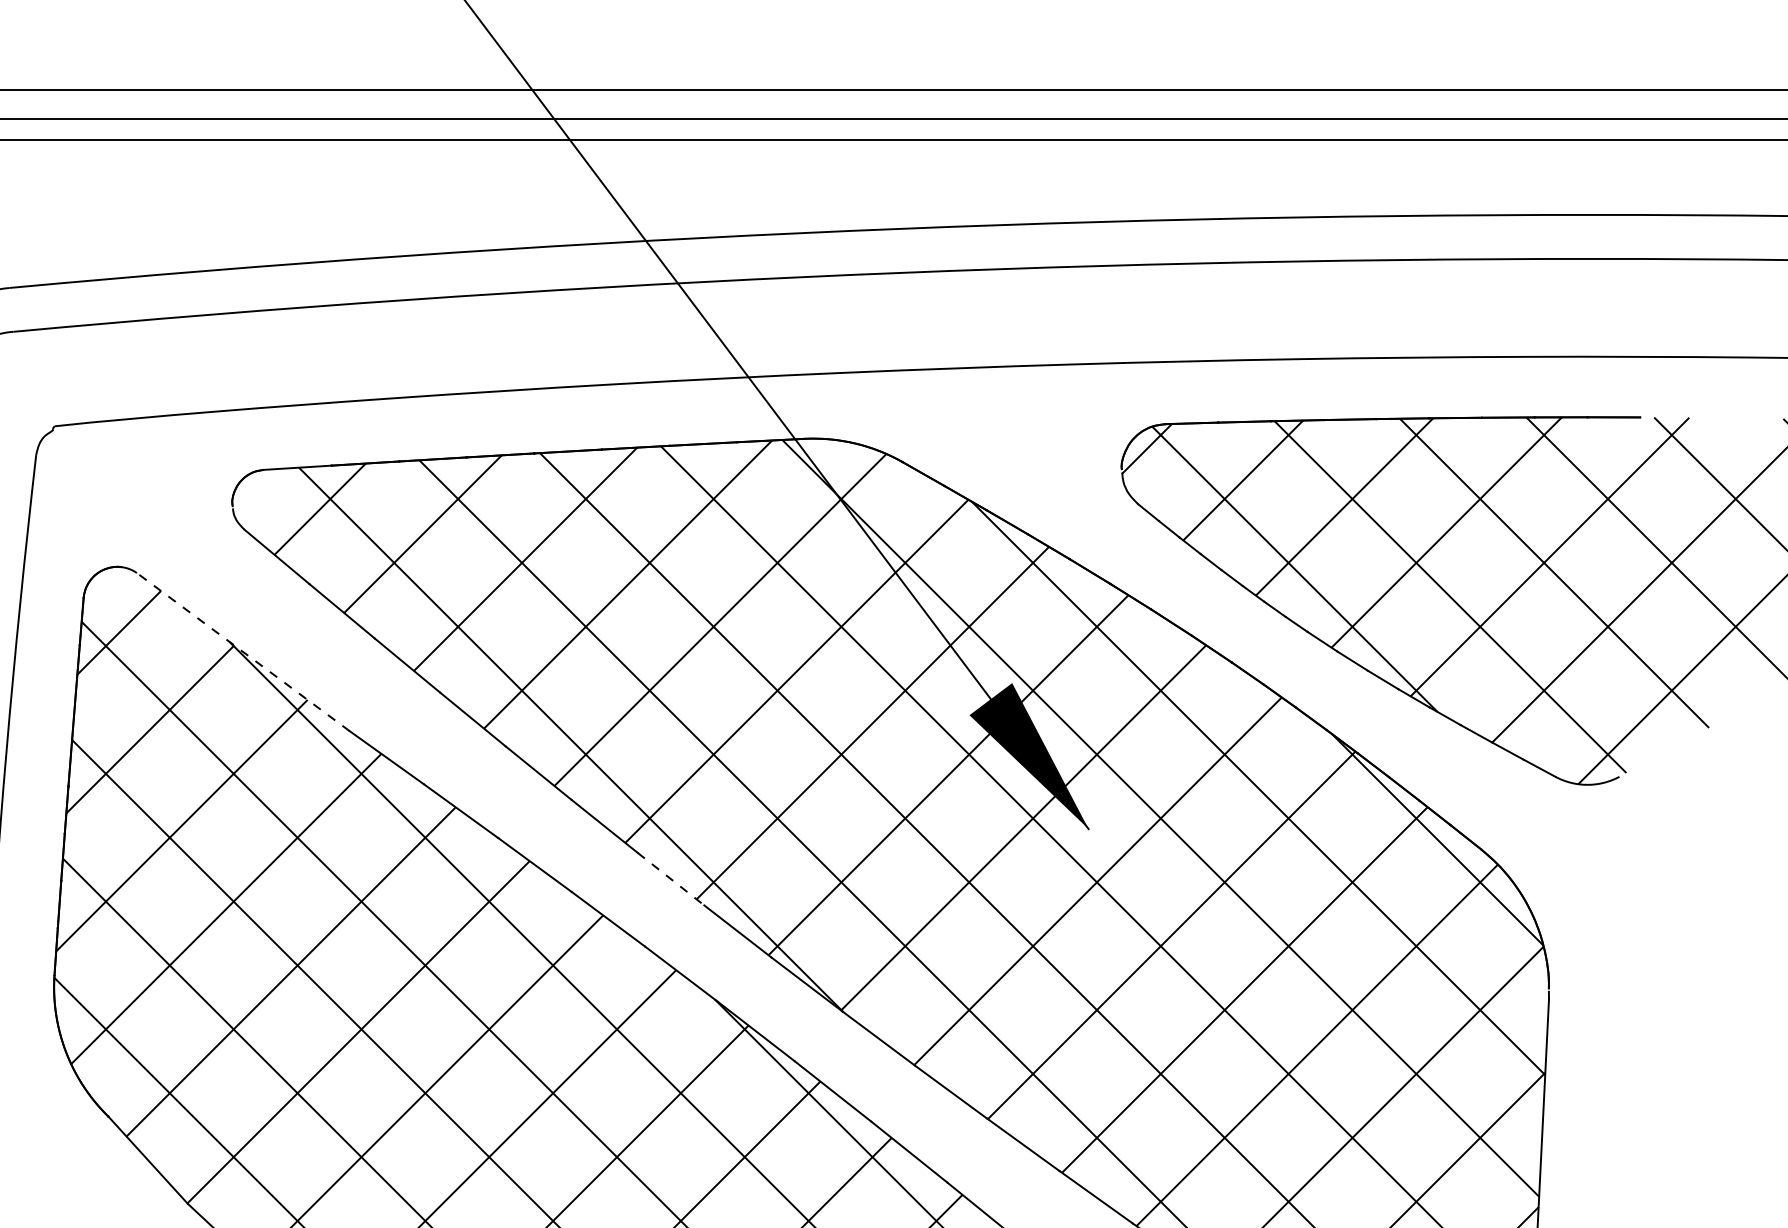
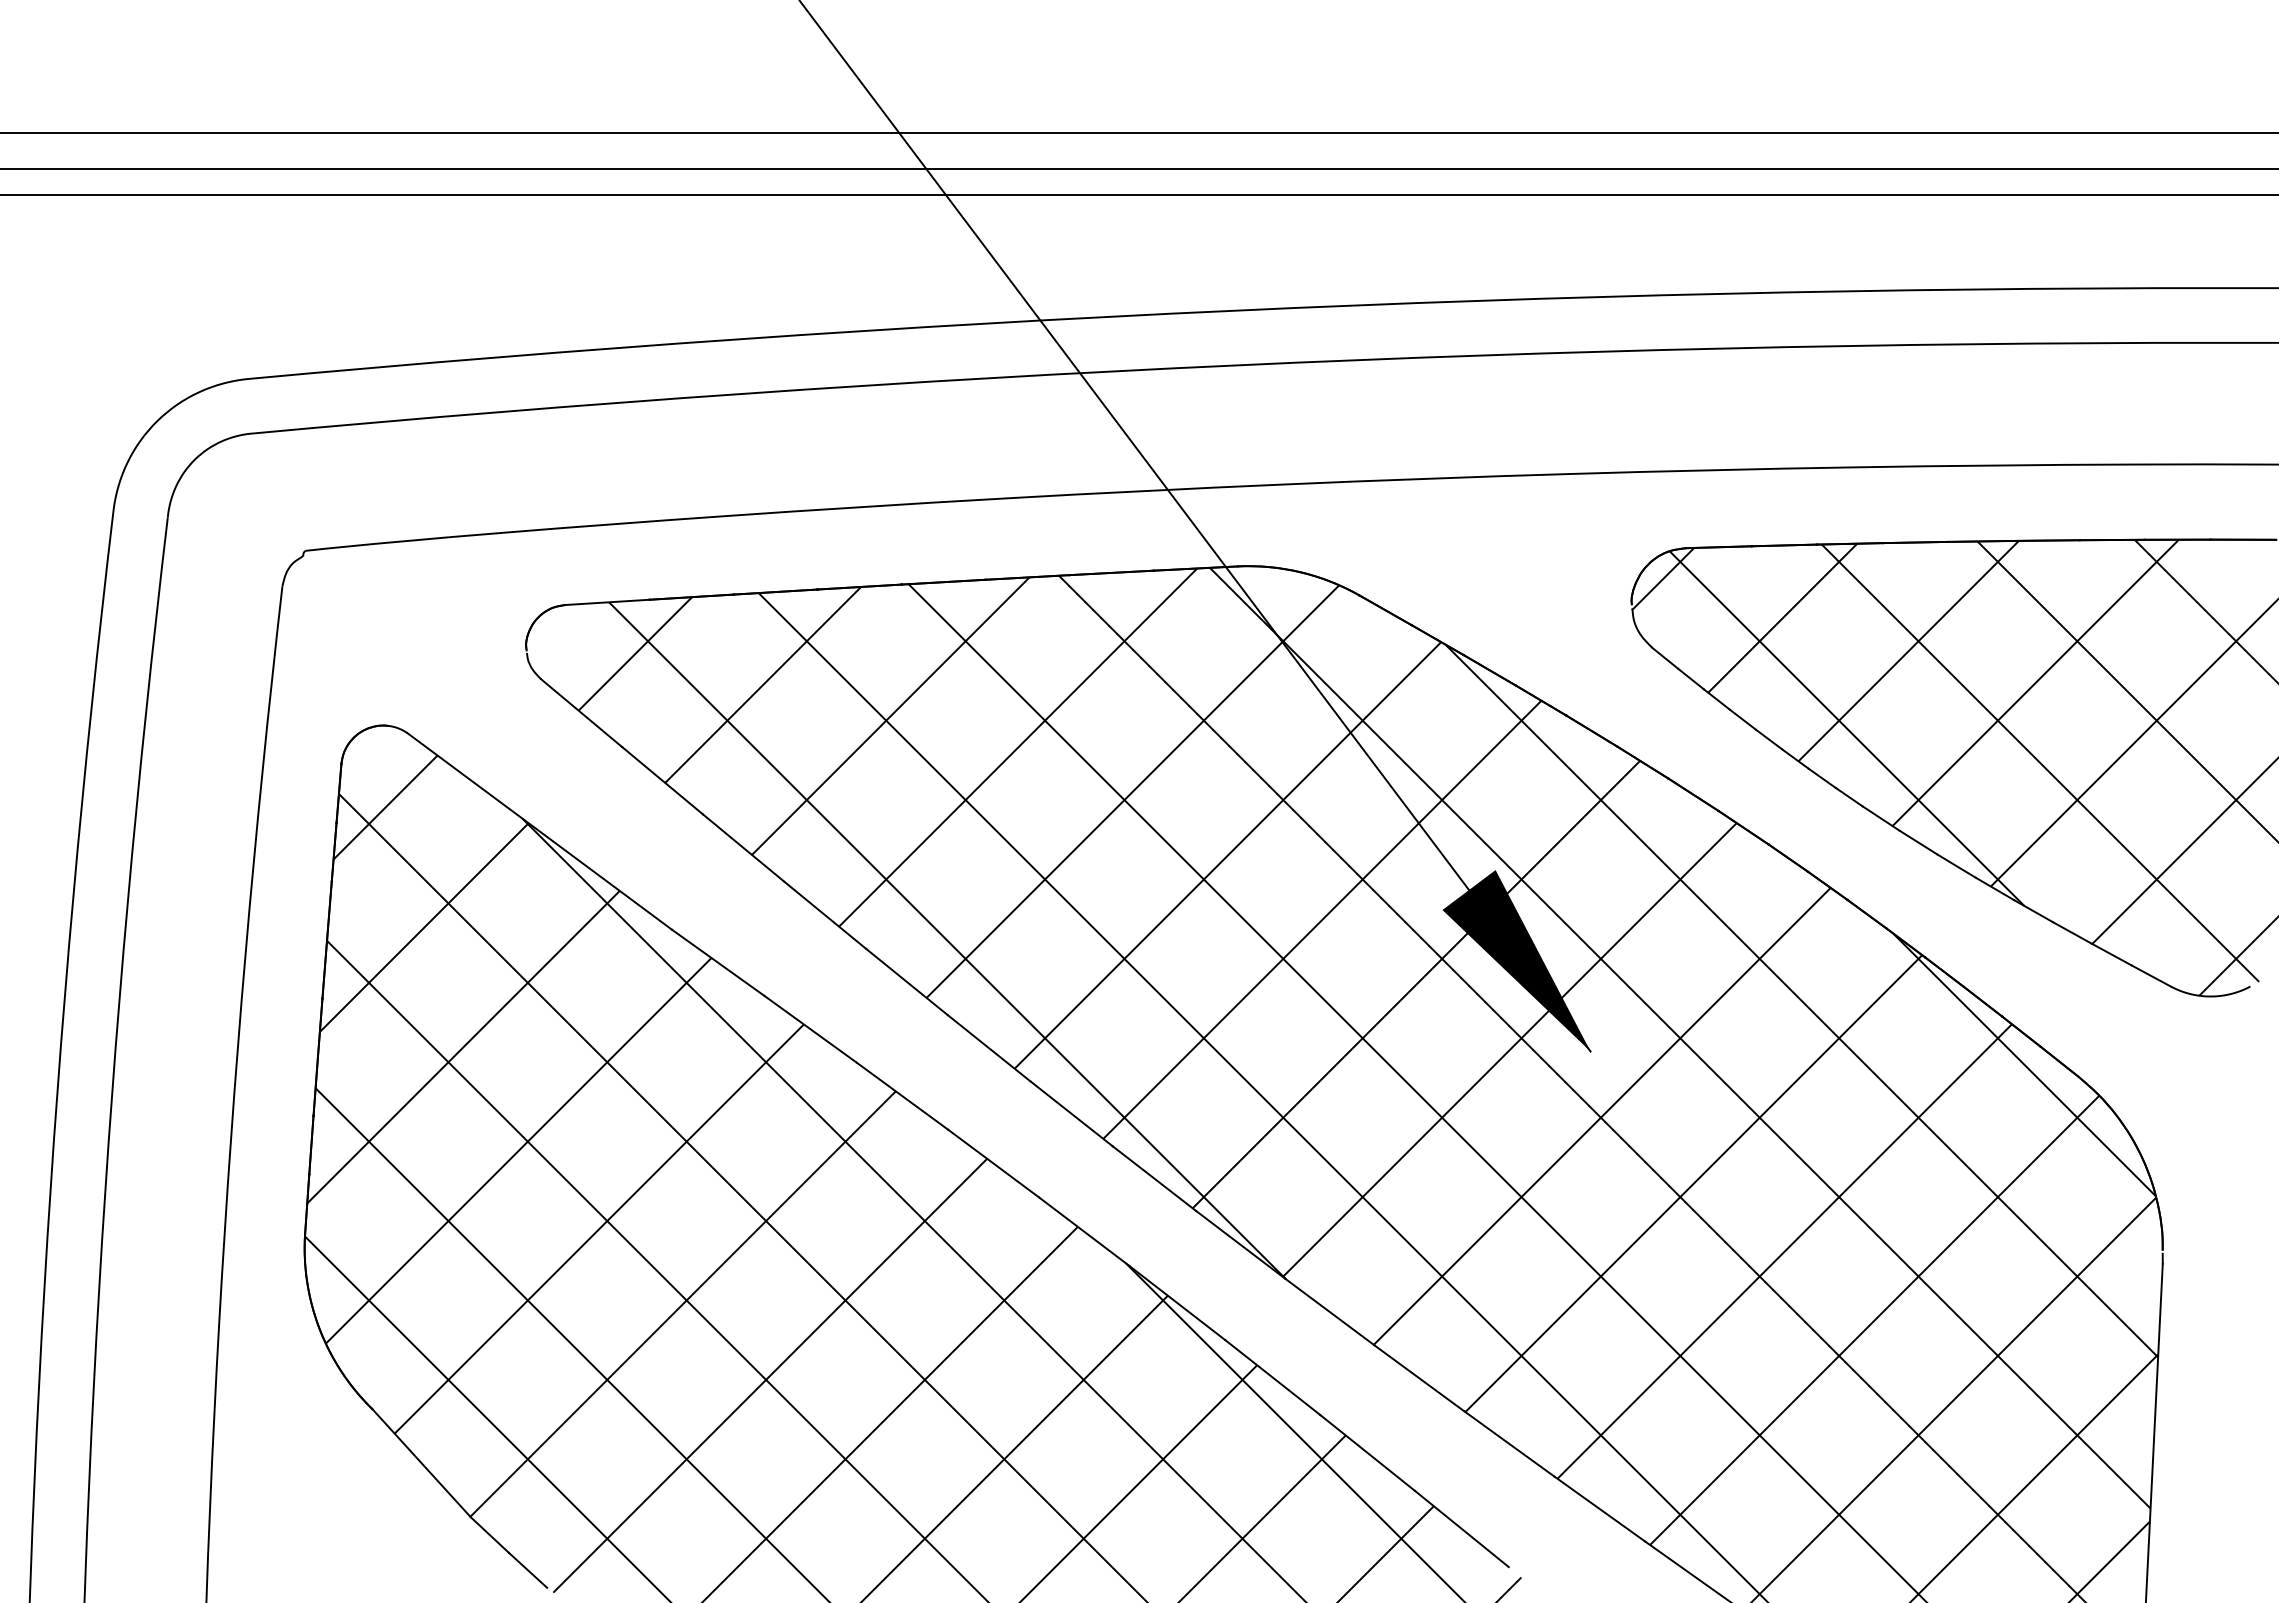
line: (243, 652) -> (539, 831), dashed -> solid
line: (671, 878) -> (1071, 1113), dashed -> solid

